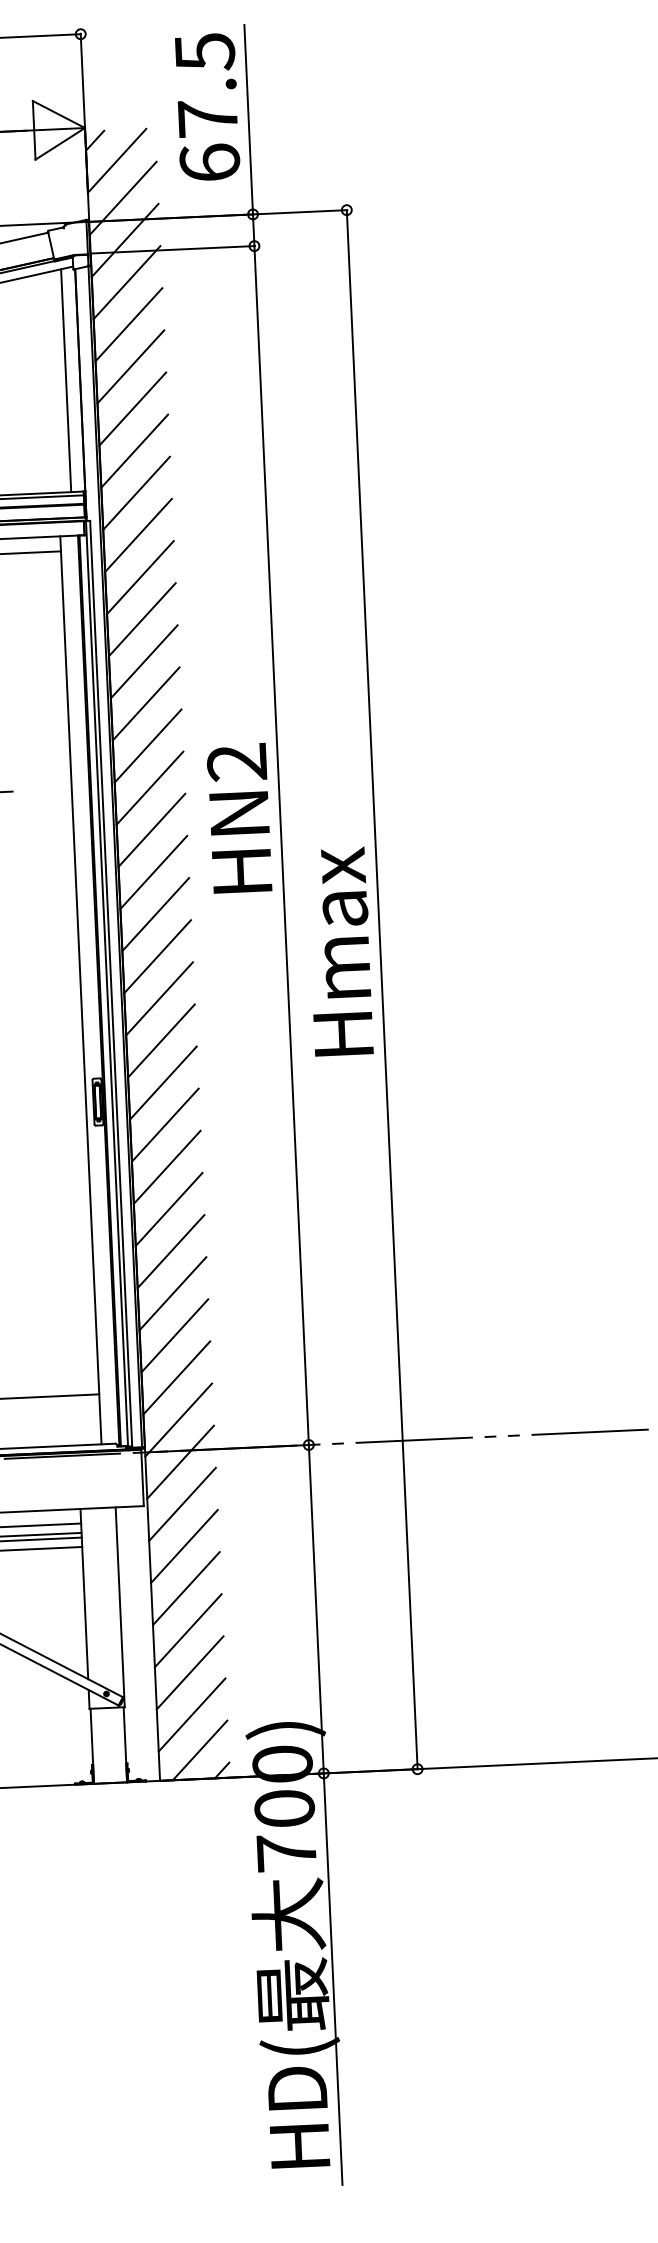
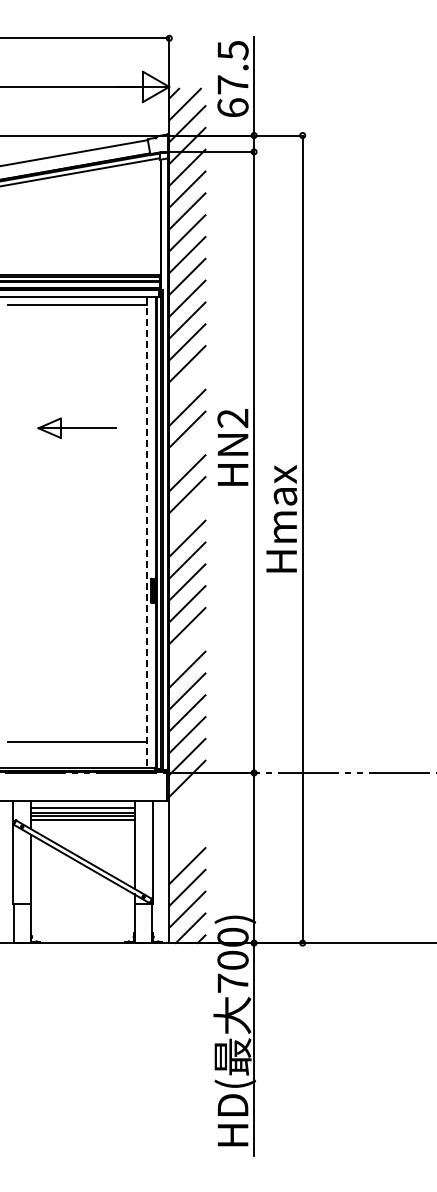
line: (65, 379) -> (153, 216), removed
line: (146, 702) -> (187, 385), removed
line: (152, 830) -> (187, 451), removed
line: (157, 955) -> (187, 516), removed
line: (80, 992) -> (146, 533), solid -> dashed
line: (169, 1208) -> (187, 647), removed
line: (182, 1503) -> (187, 800), removed
line: (184, 1546) -> (187, 822), removed
line: (186, 1588) -> (187, 844), removed

